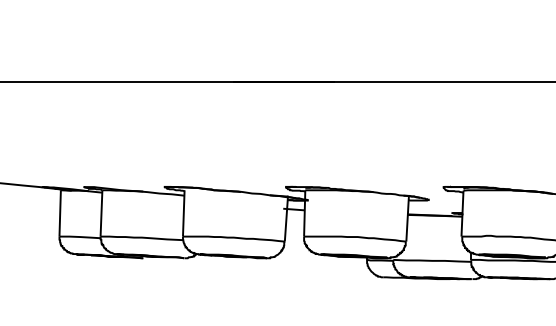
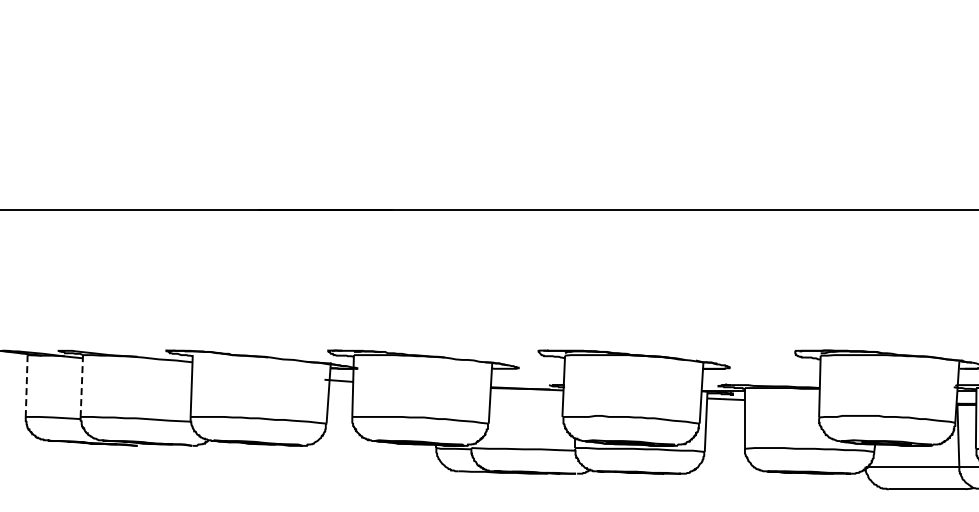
line: (60, 213) -> (26, 386), solid -> dashed
line: (101, 213) -> (81, 386), solid -> dashed

